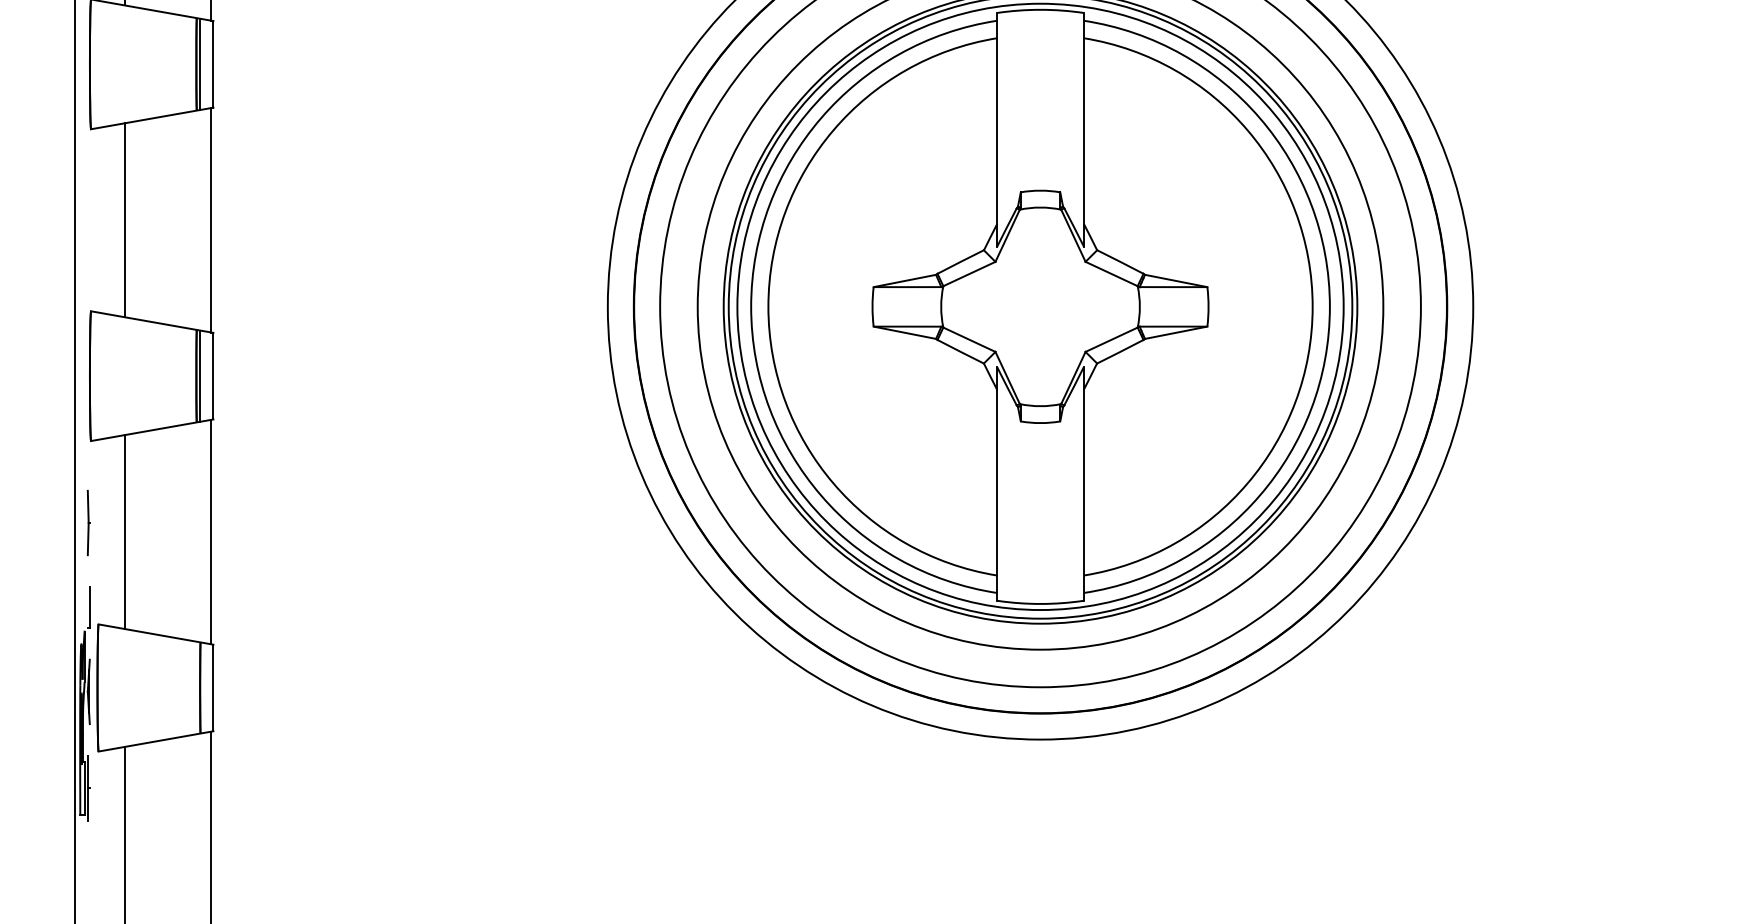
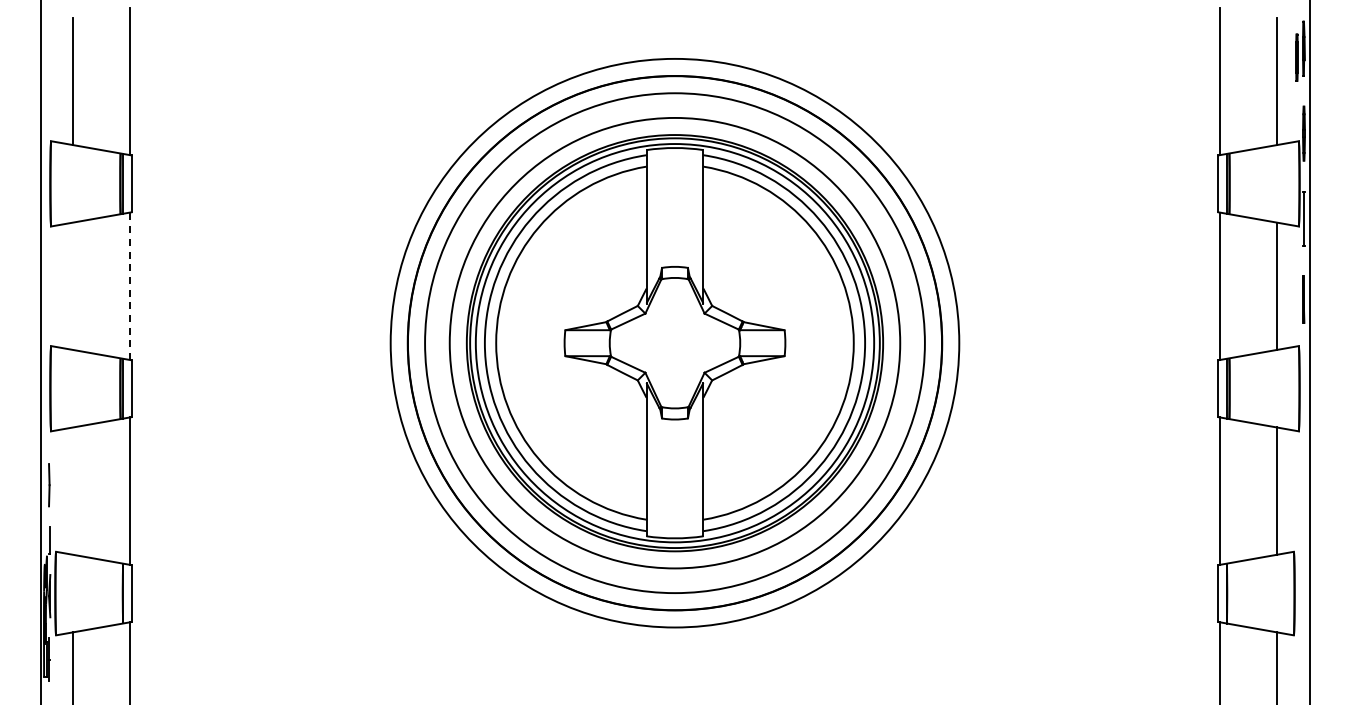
line: (125, 219) -> (73, 285), removed
line: (211, 220) -> (130, 286), solid -> dashed
line: (125, 531) -> (73, 490), removed

